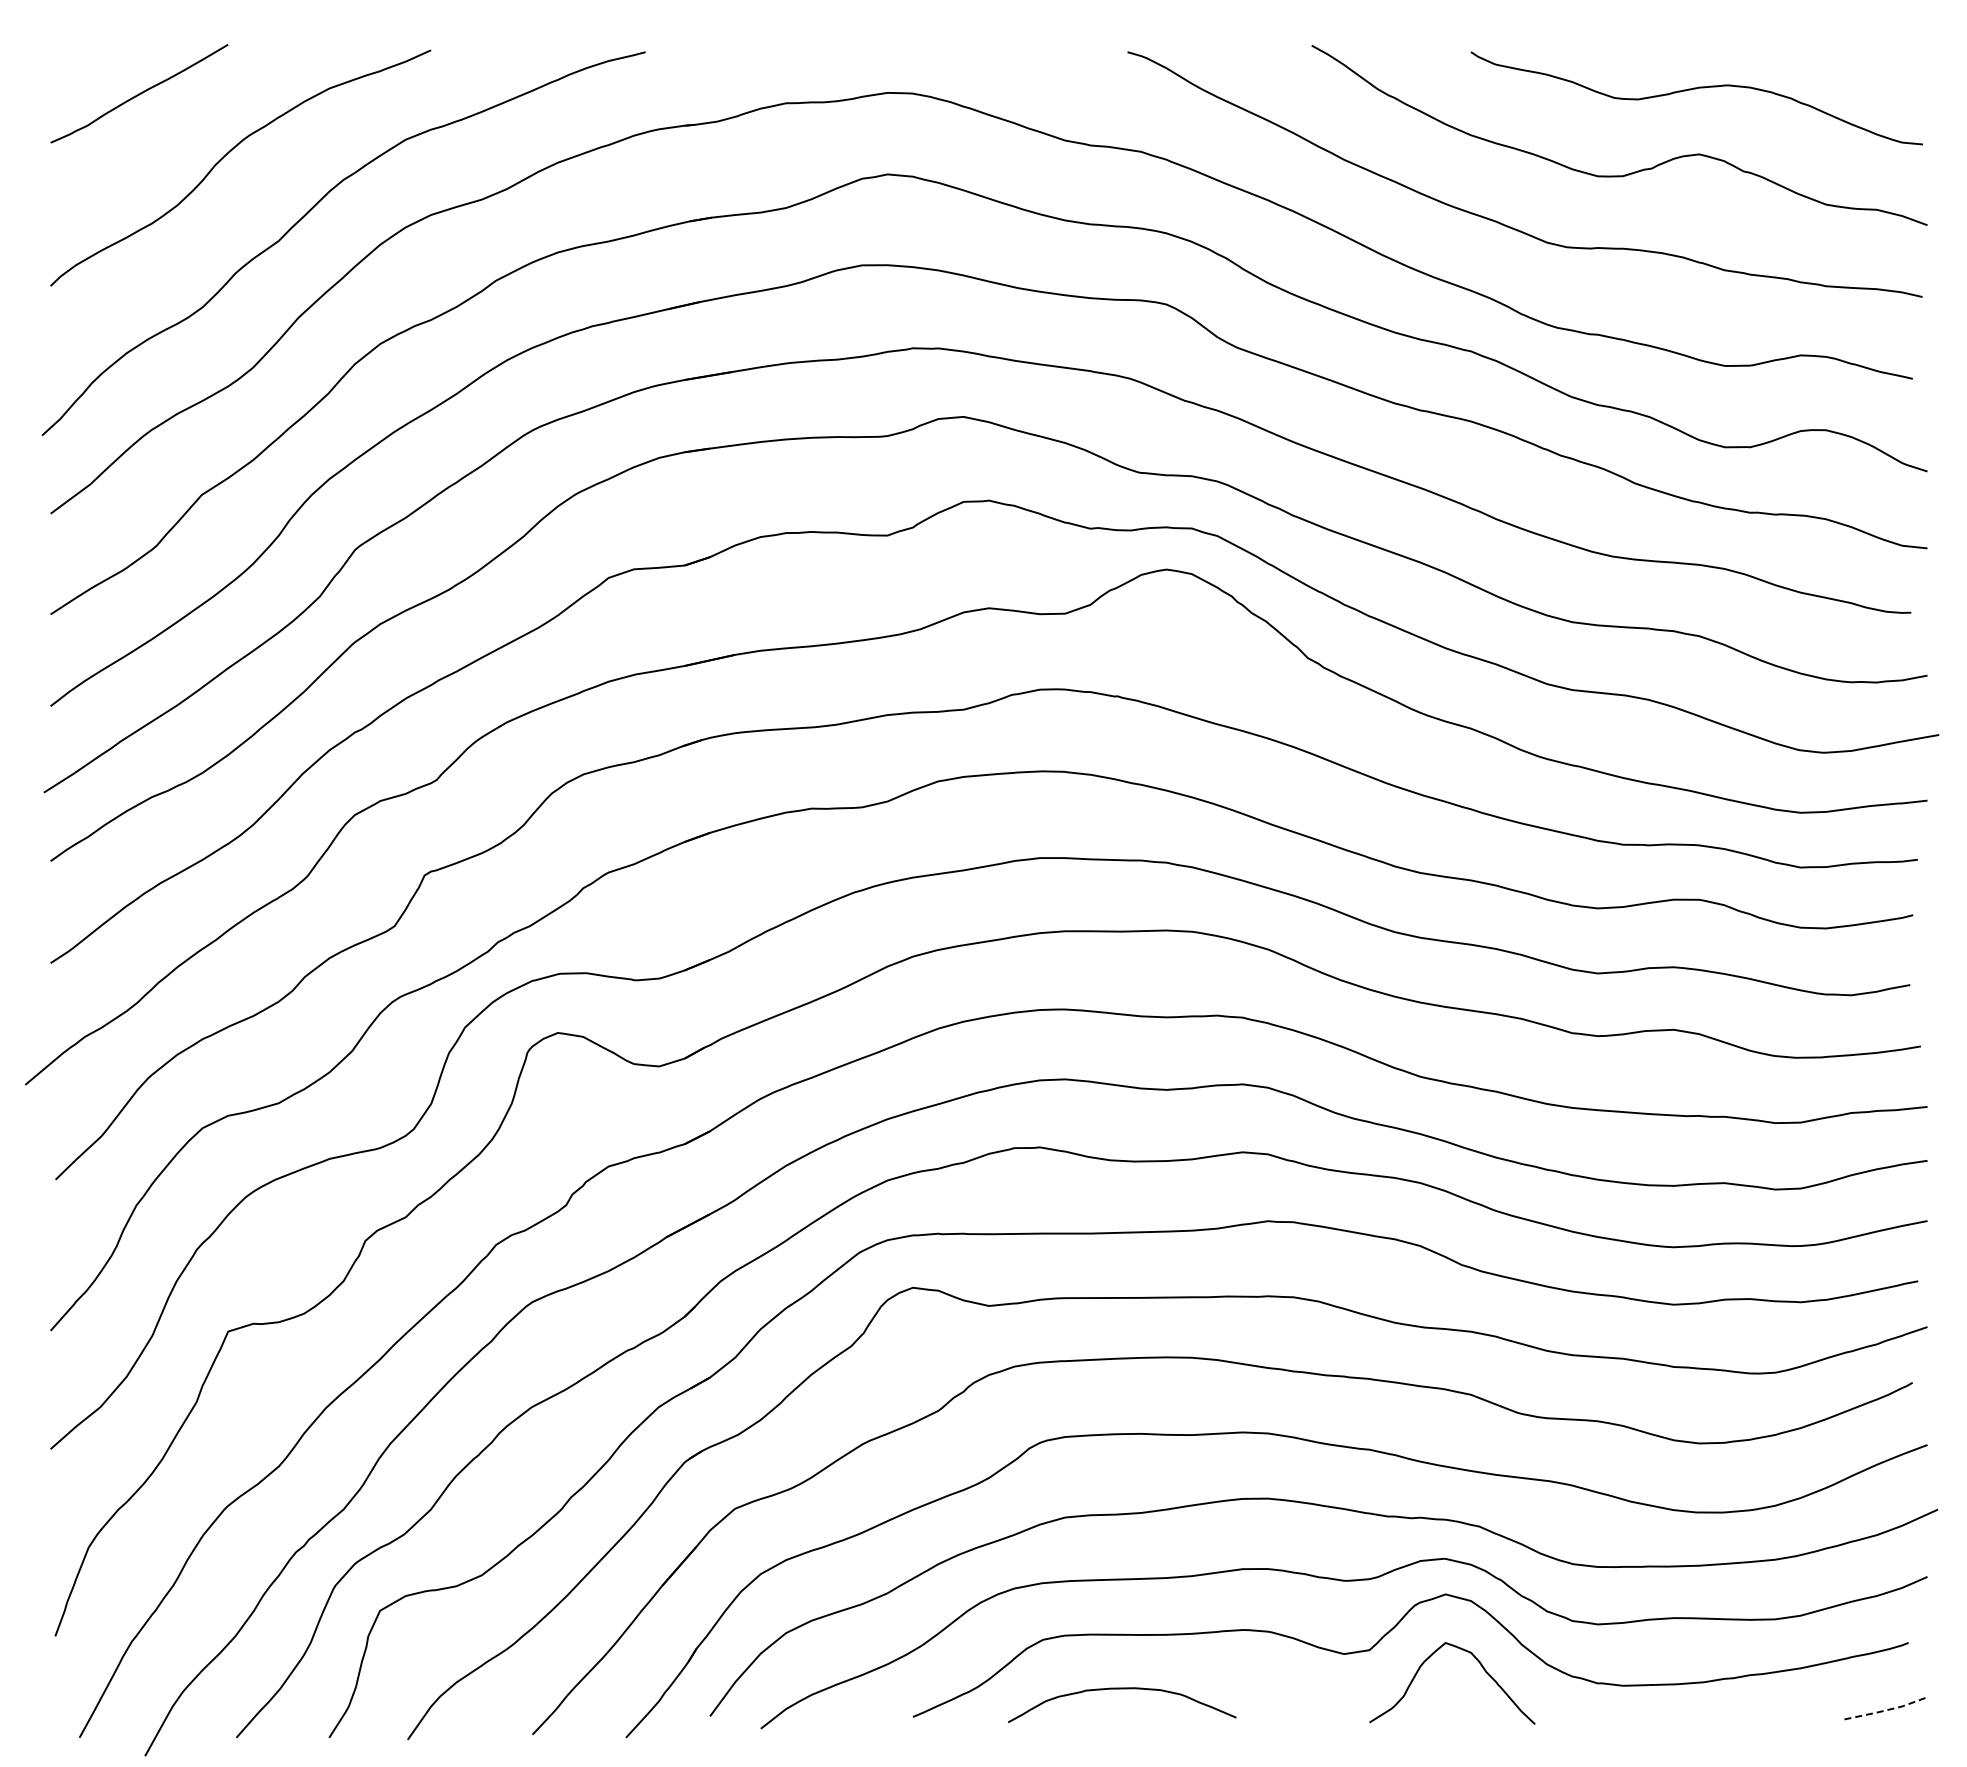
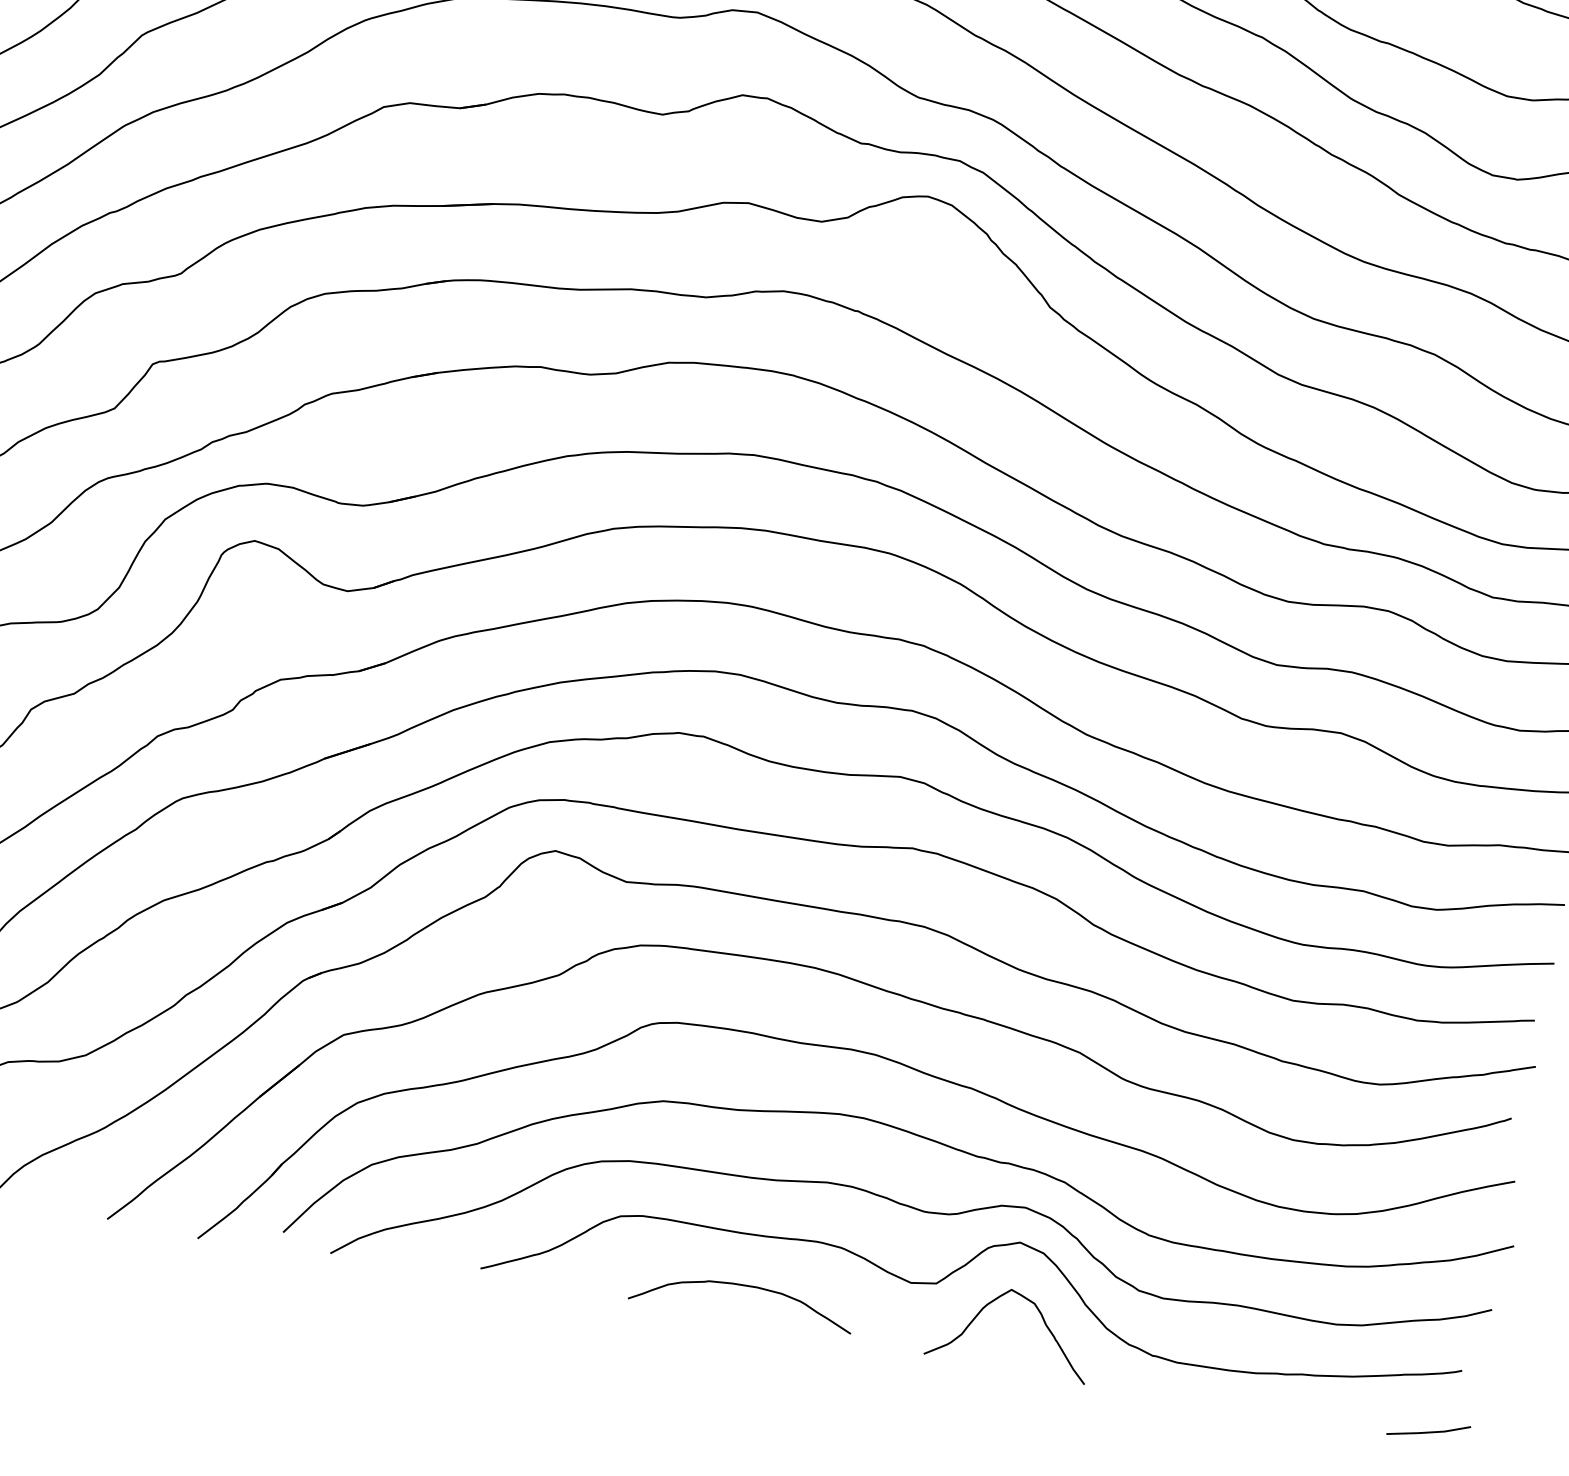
curve: (1122, 1689) -> (744, 1286), moved
line: (1886, 1710) -> (1428, 1432), dashed -> solid

